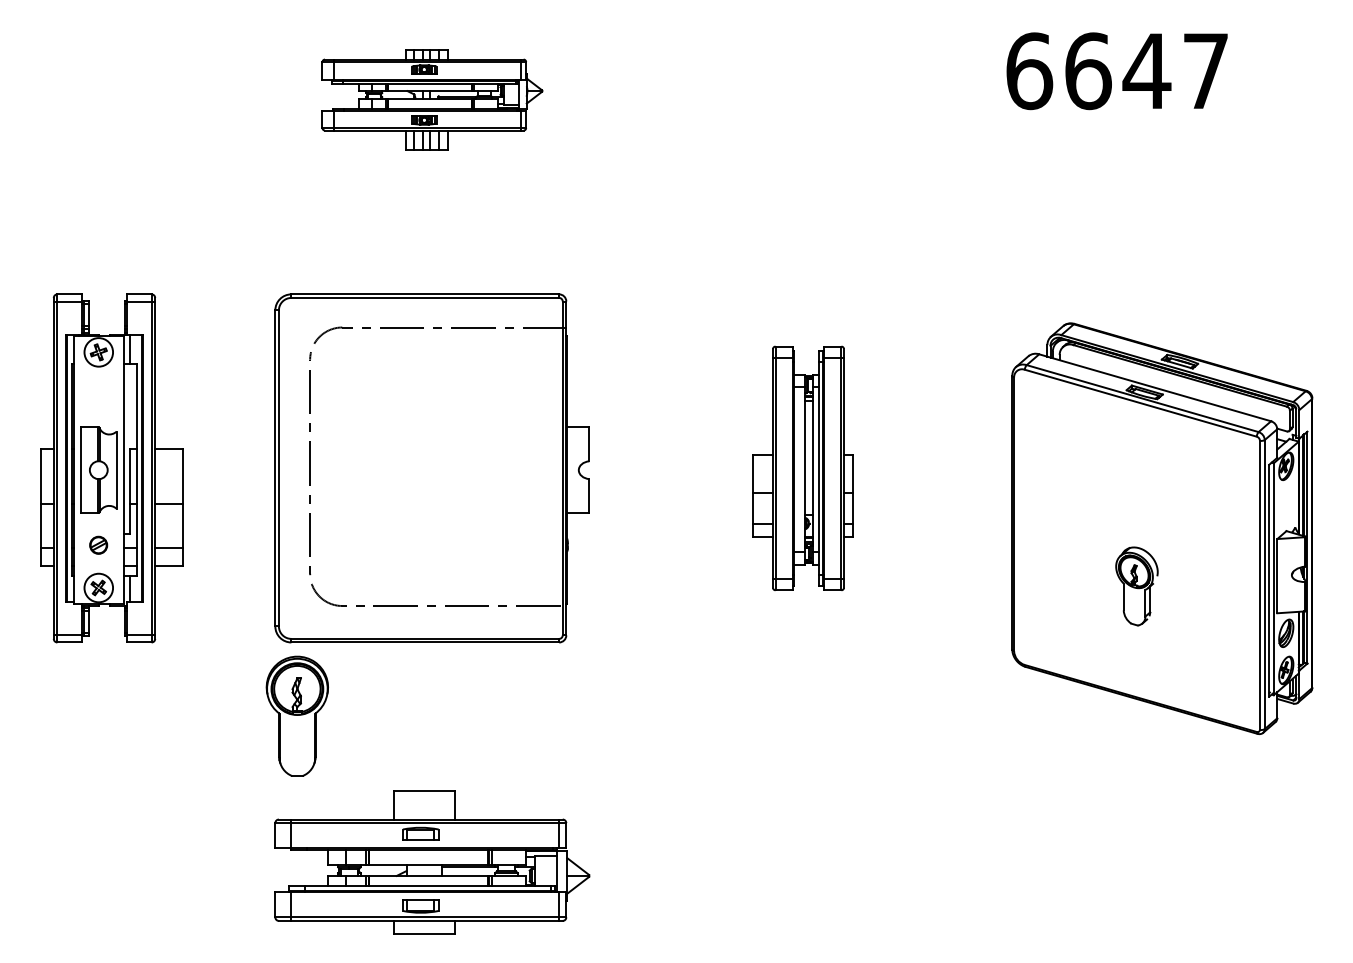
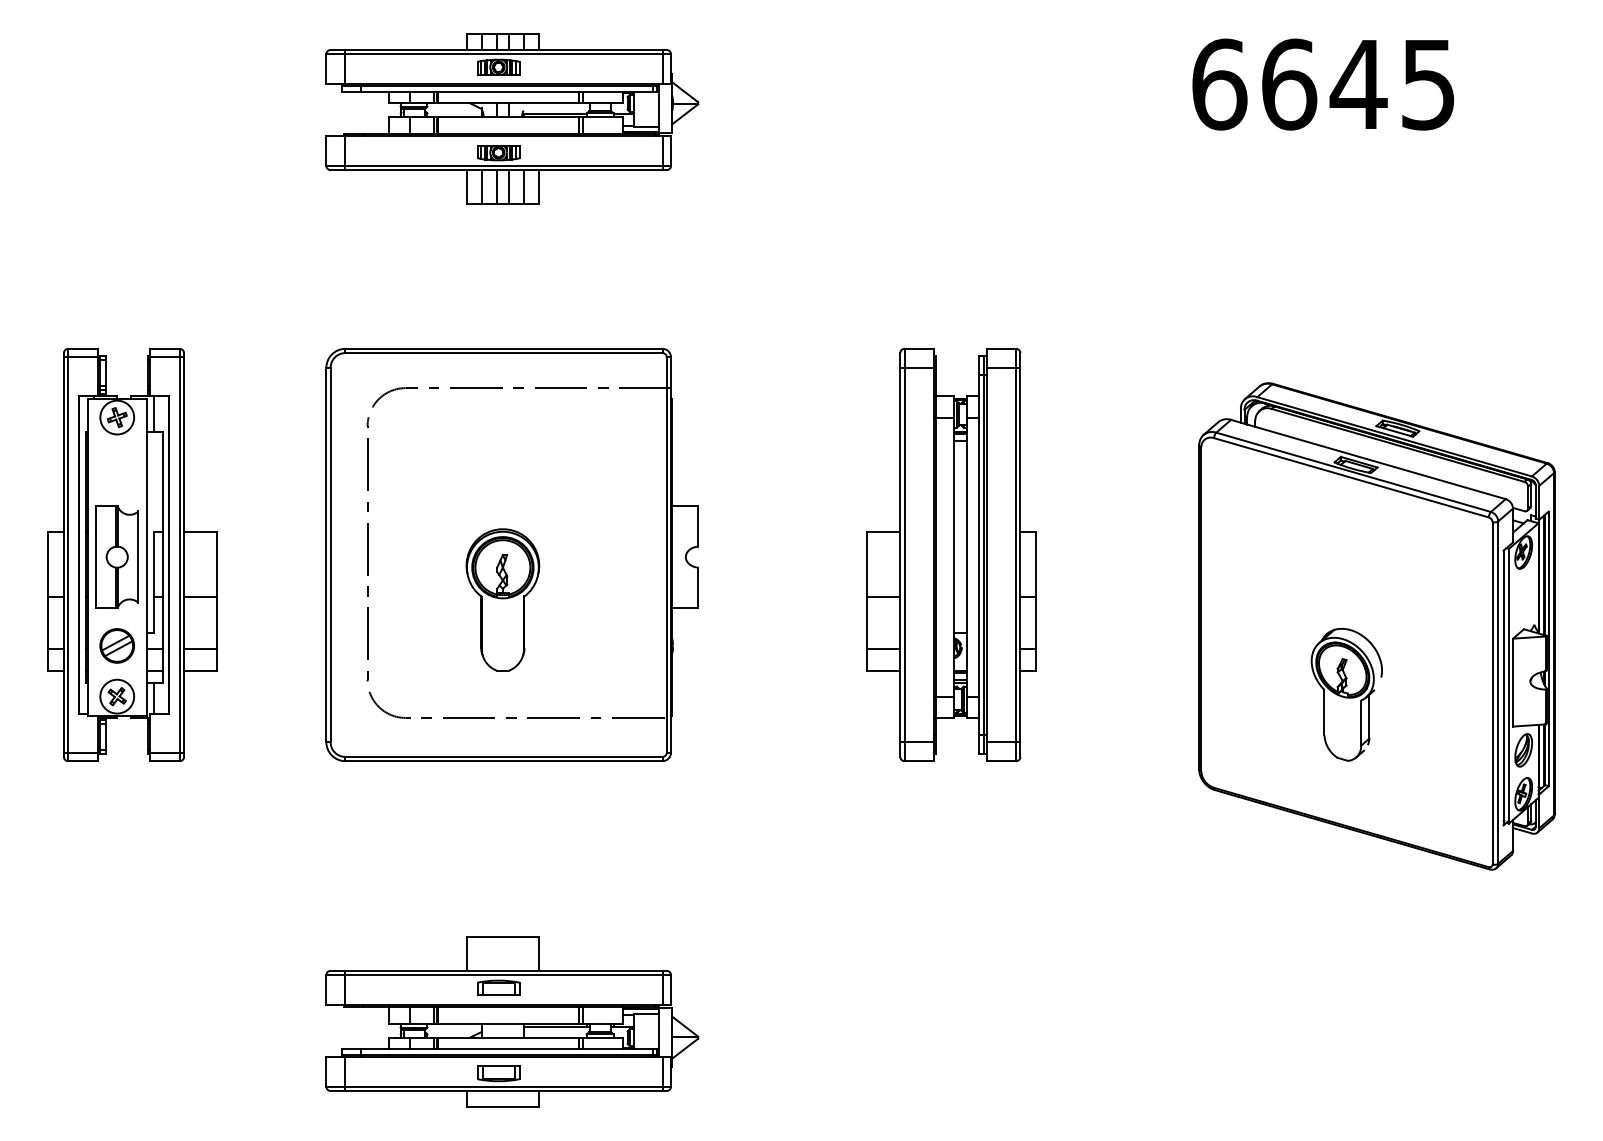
text: (1205, 71) -> (1428, 84), 6647 -> 6645
part: (432, 100) -> (512, 119), size x1.43
part: (803, 468) -> (951, 555), size x1.43
part: (98, 545) -> (116, 646), size x1.67
part: (1136, 586) -> (1346, 694), size x1.43
part: (296, 715) -> (501, 598), moved

